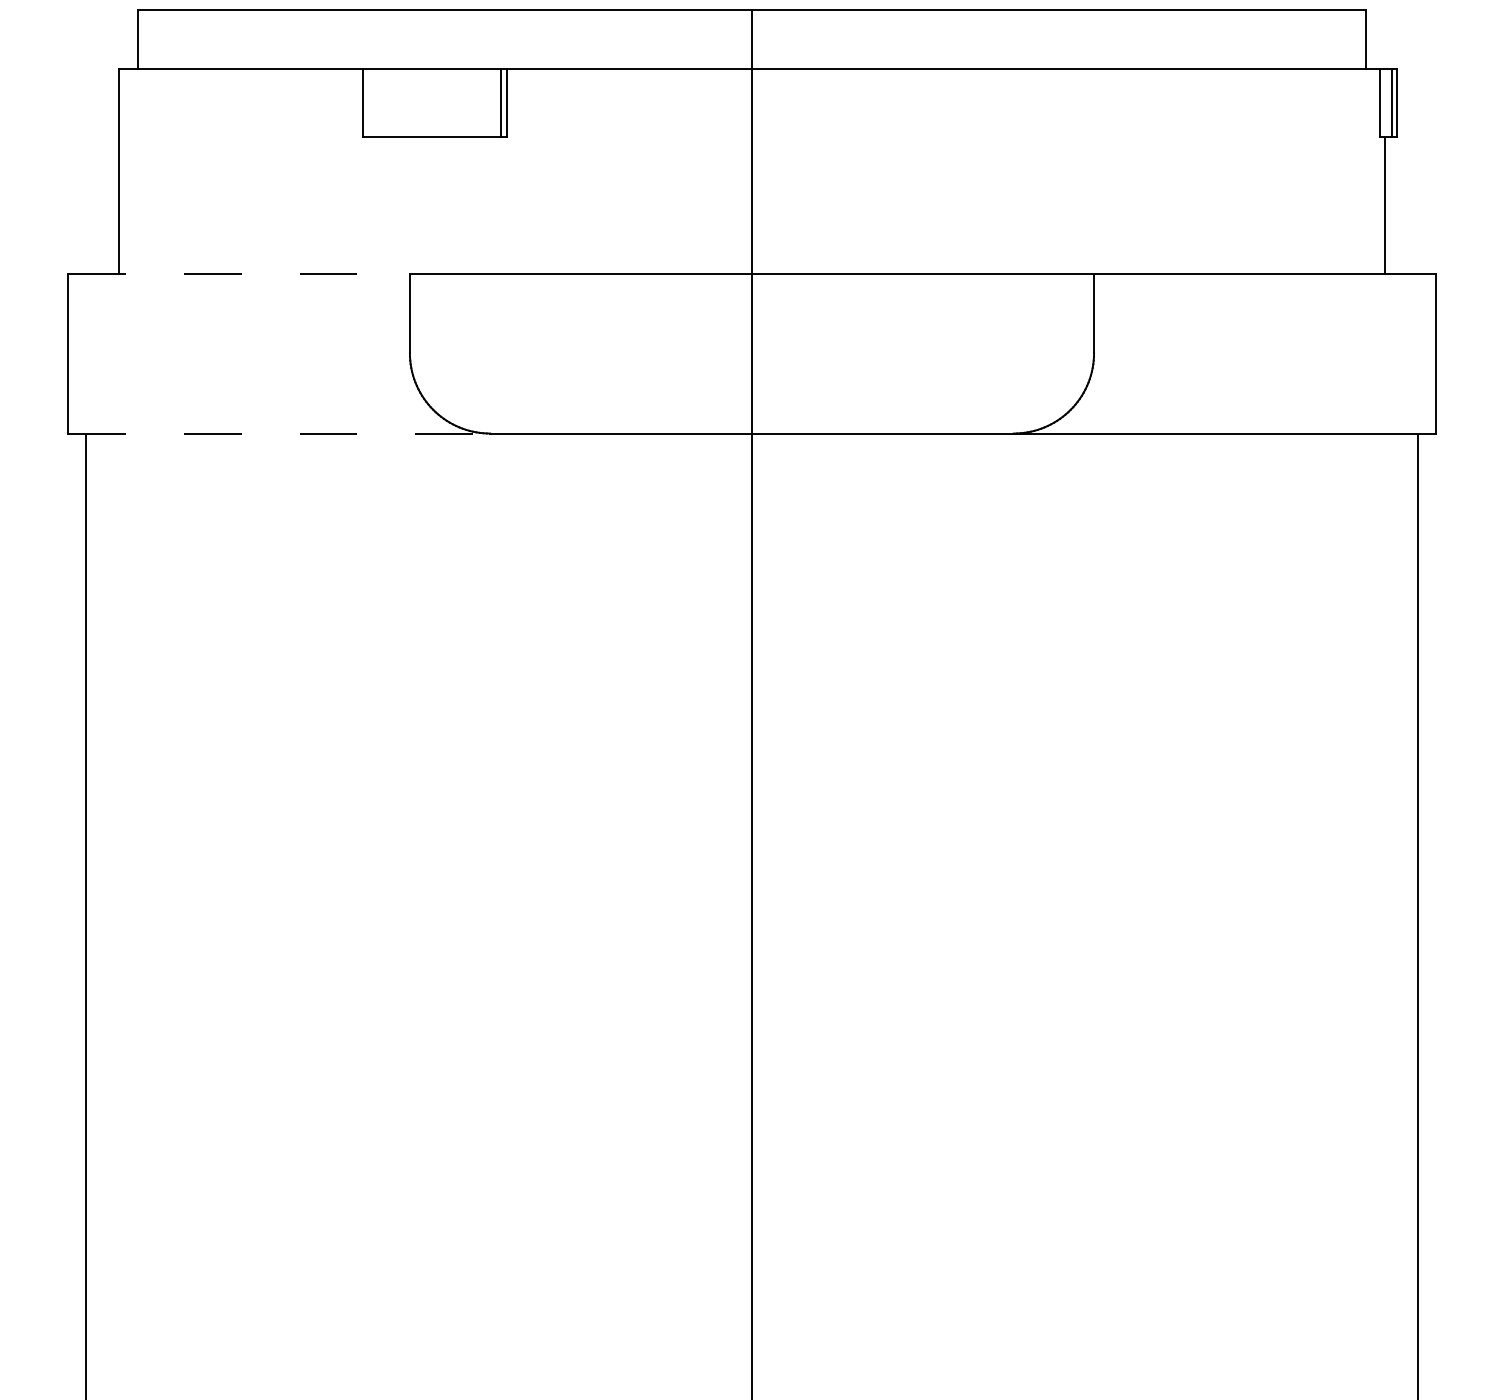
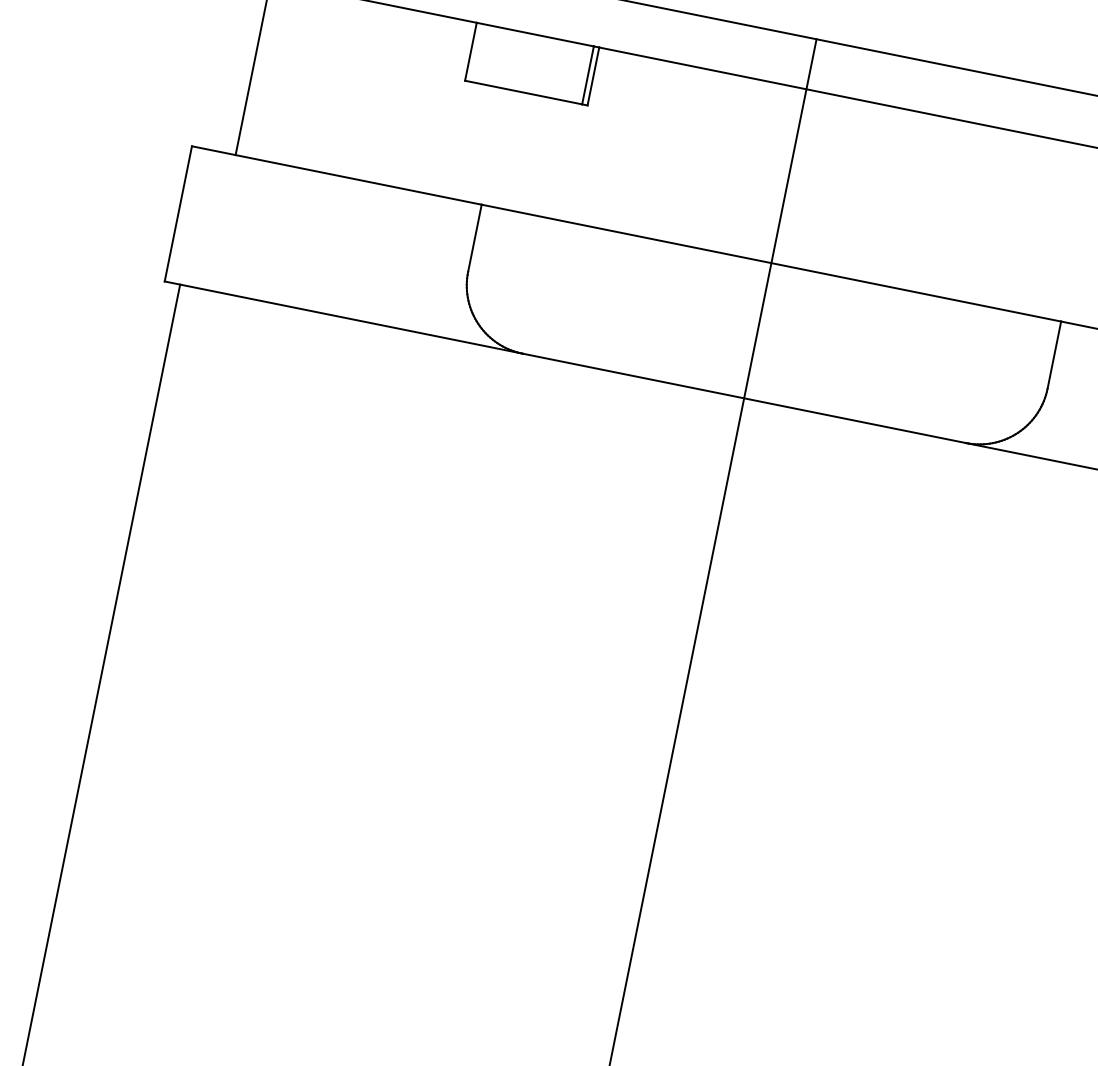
line: (239, 273) -> (337, 175), dashed -> solid
line: (279, 433) -> (343, 317), dashed -> solid

